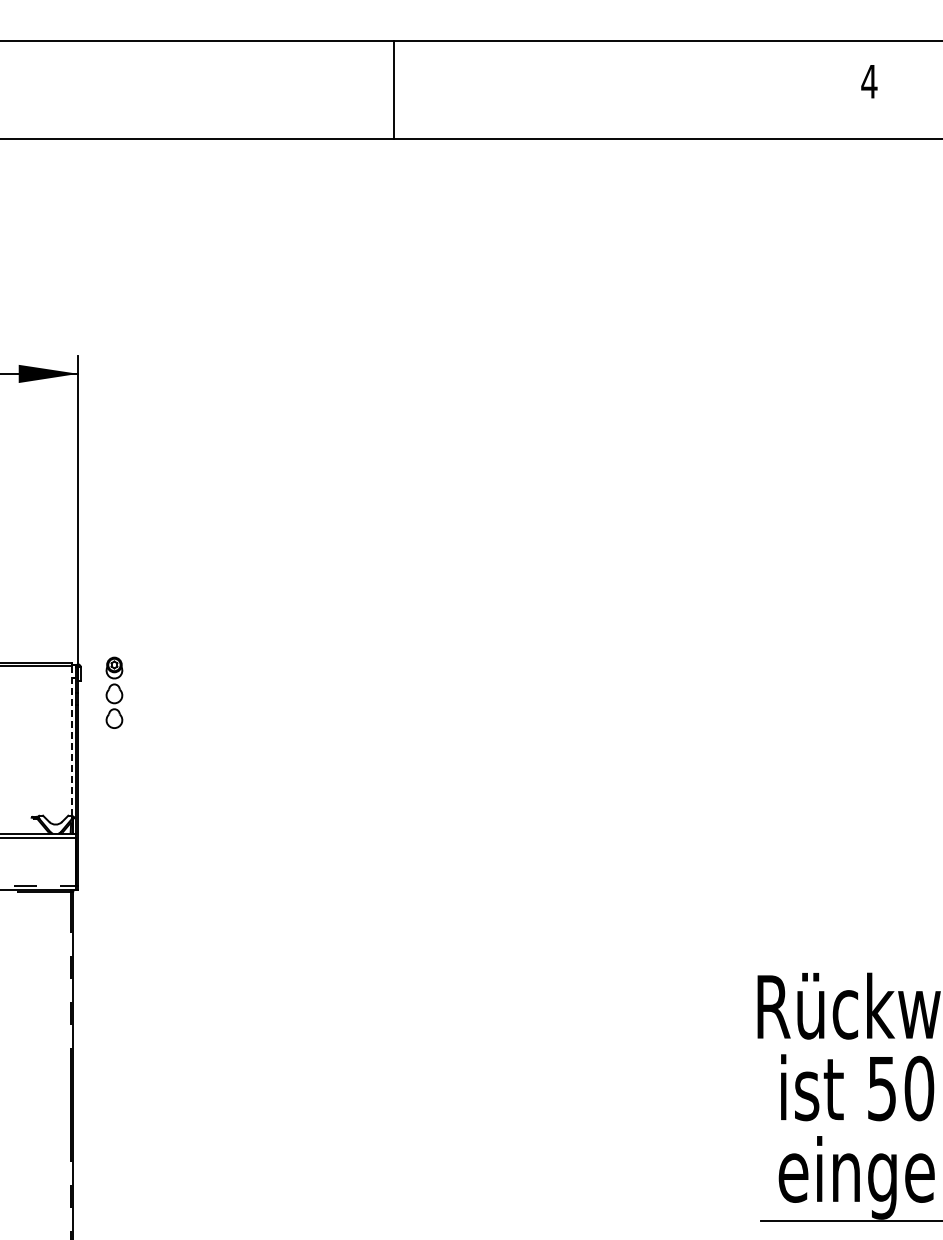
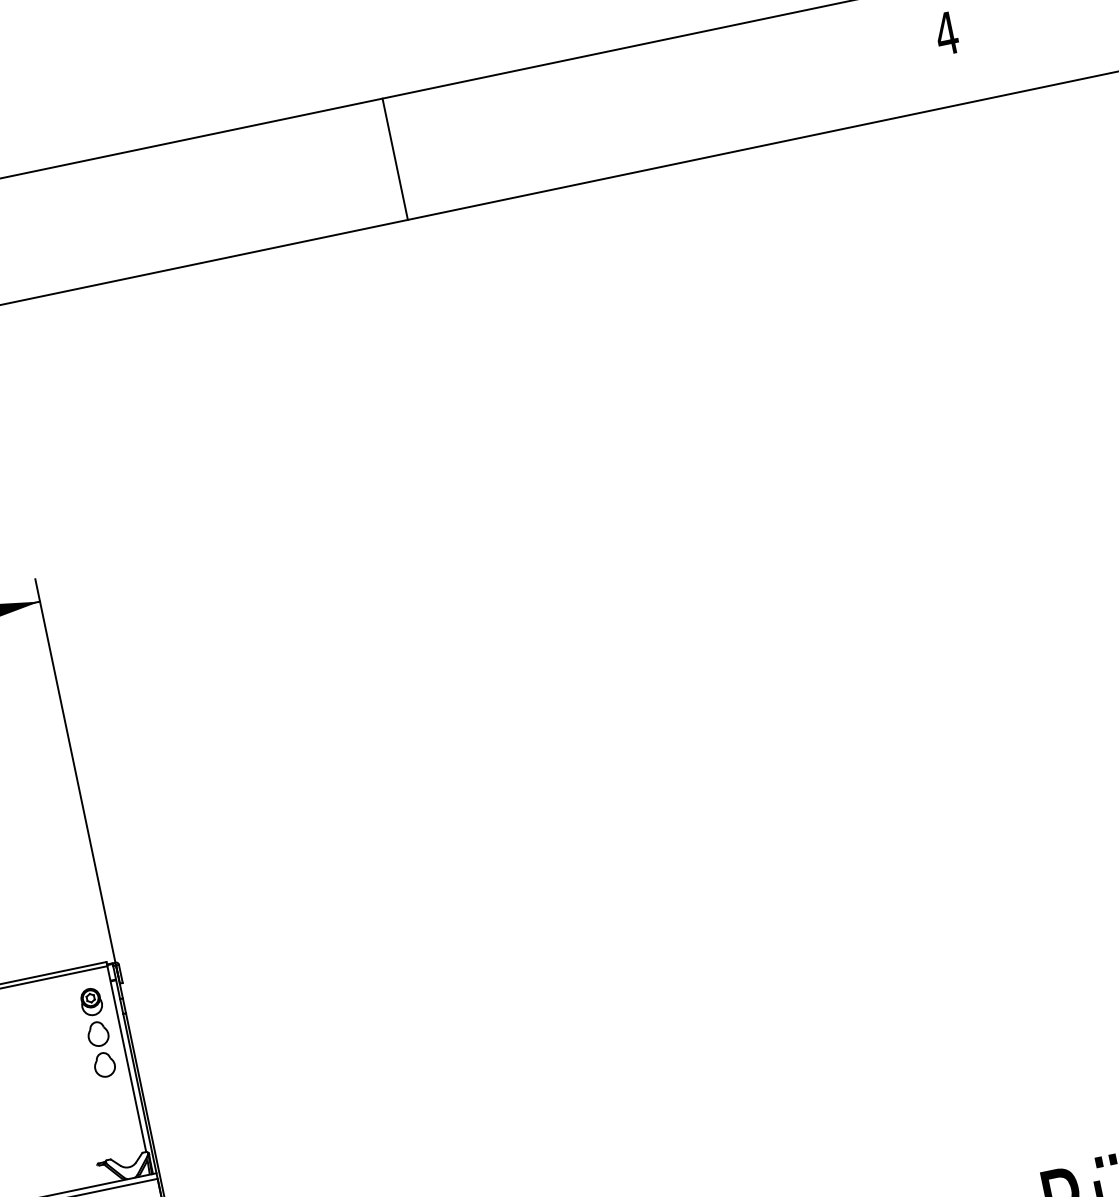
line: (393, 89) -> (394, 158), moved
part: (114, 692) -> (97, 1032), moved
line: (71, 740) -> (126, 1058), dashed -> solid

